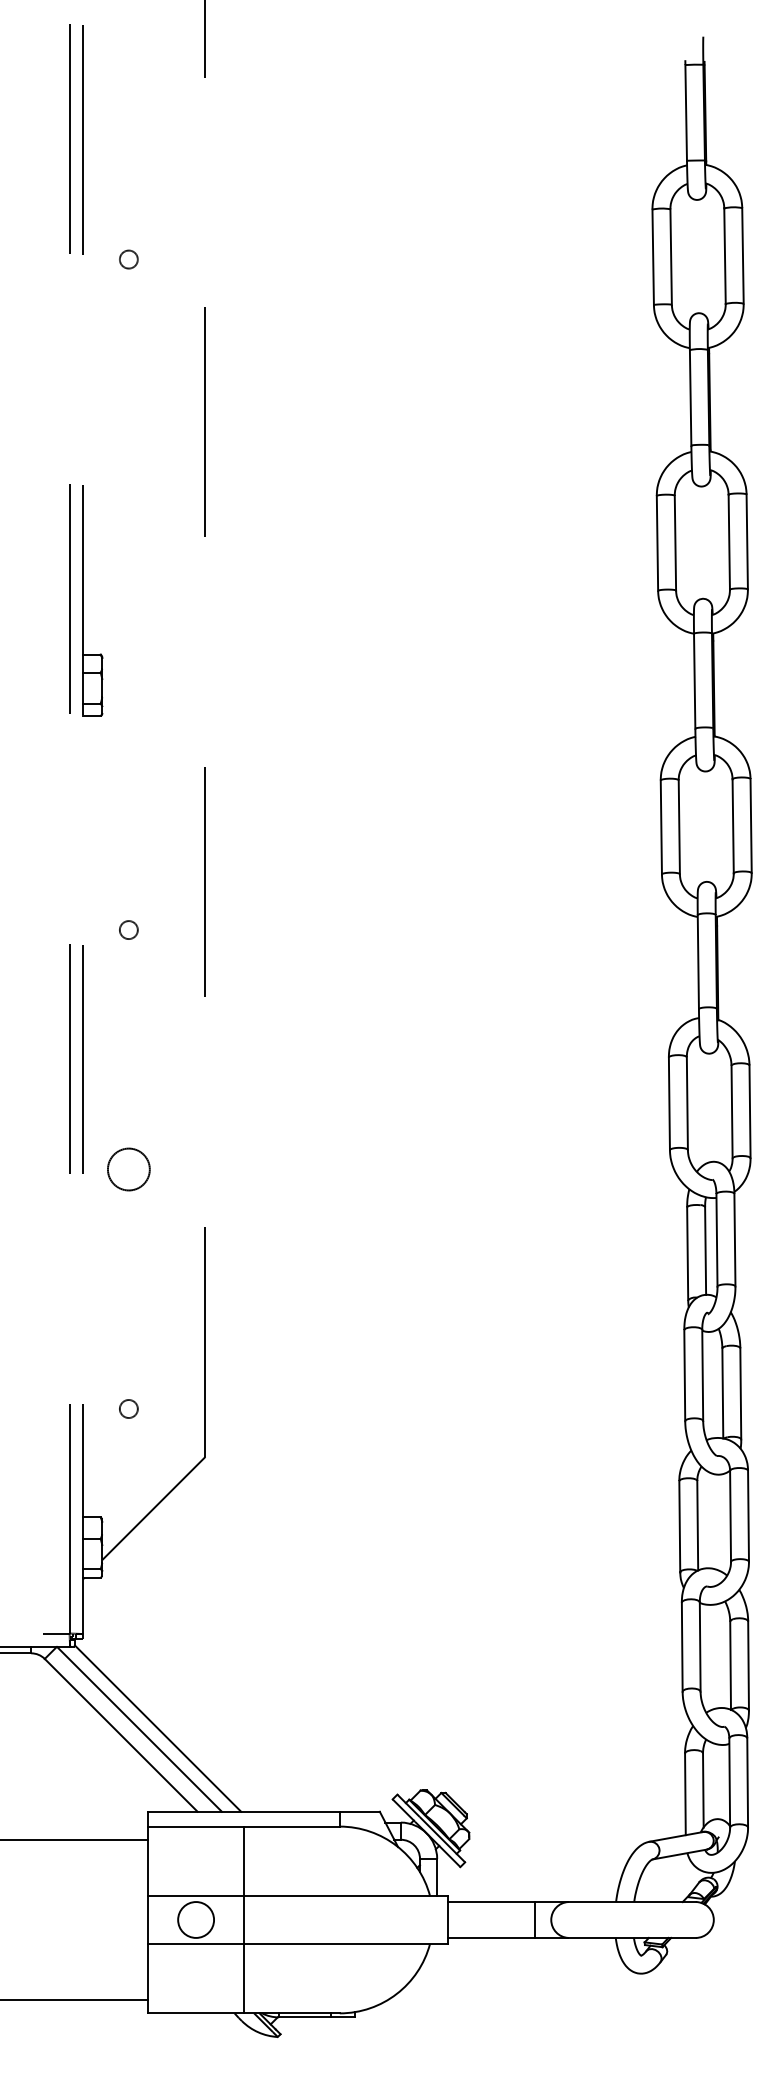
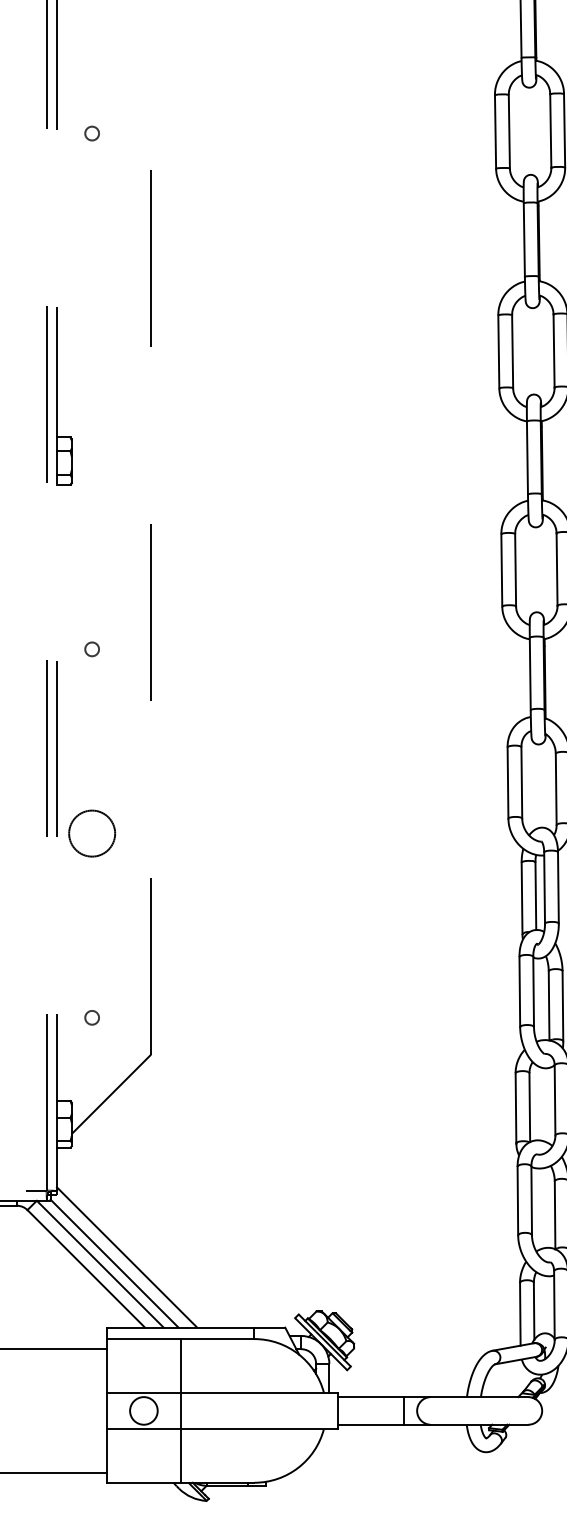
circle: (128, 1169) -> (91, 833), size x1.43
line: (174, 1720) -> (127, 1257), added

